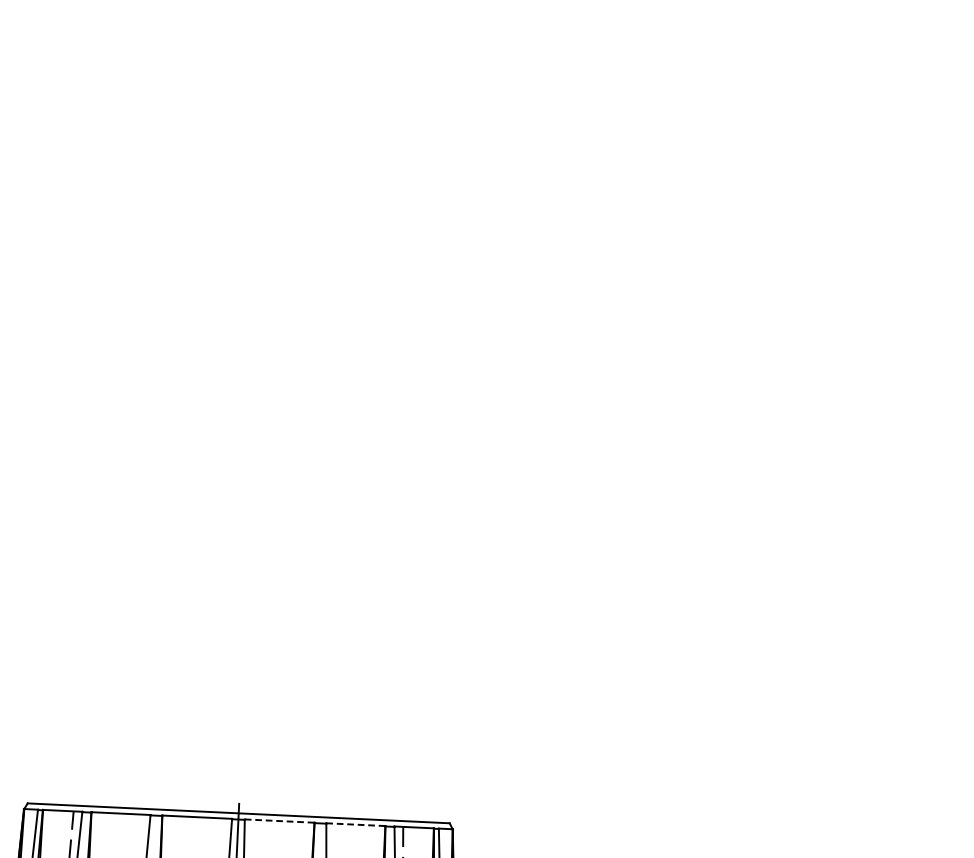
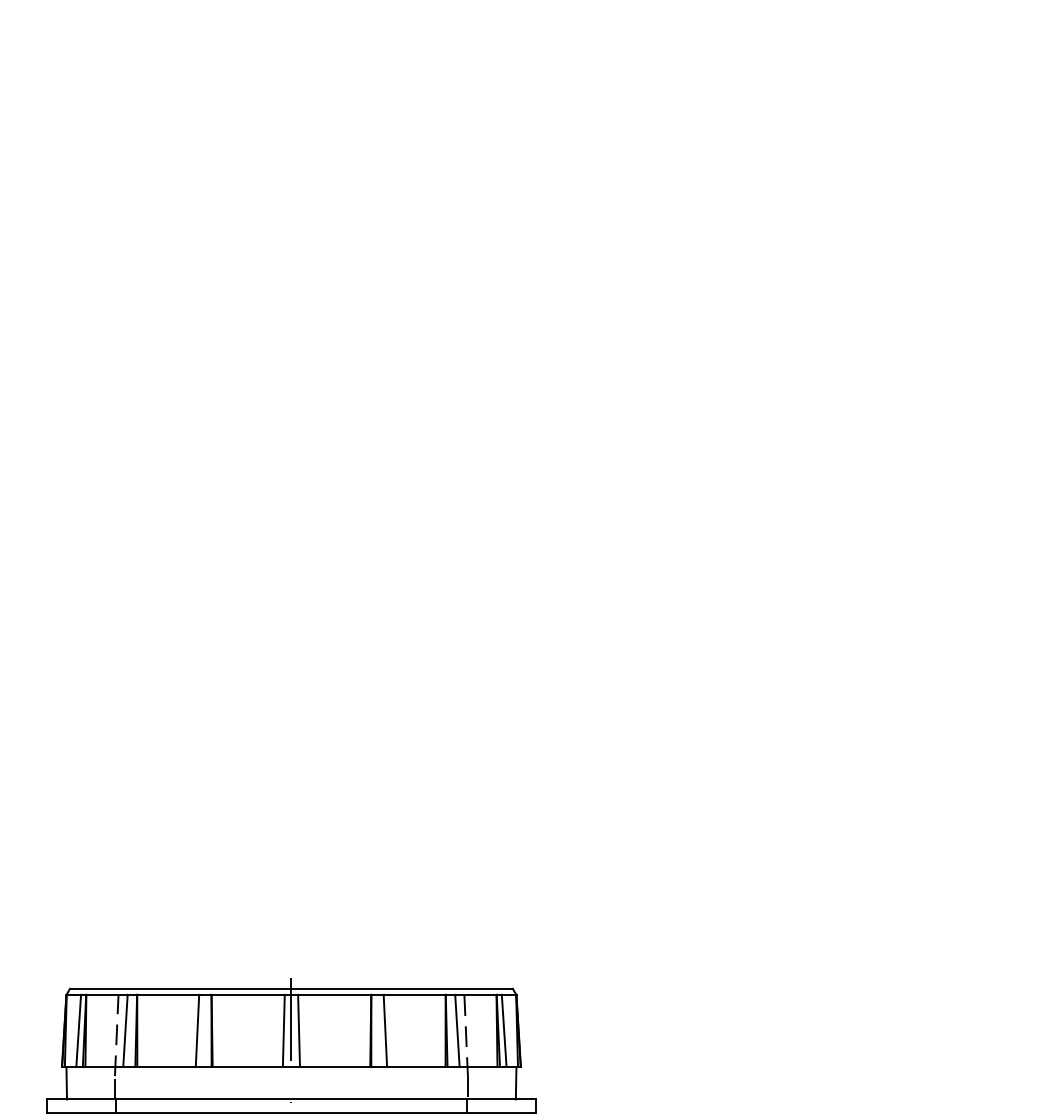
line: (279, 820) -> (334, 994), dashed -> solid
line: (355, 824) -> (414, 994), dashed -> solid

